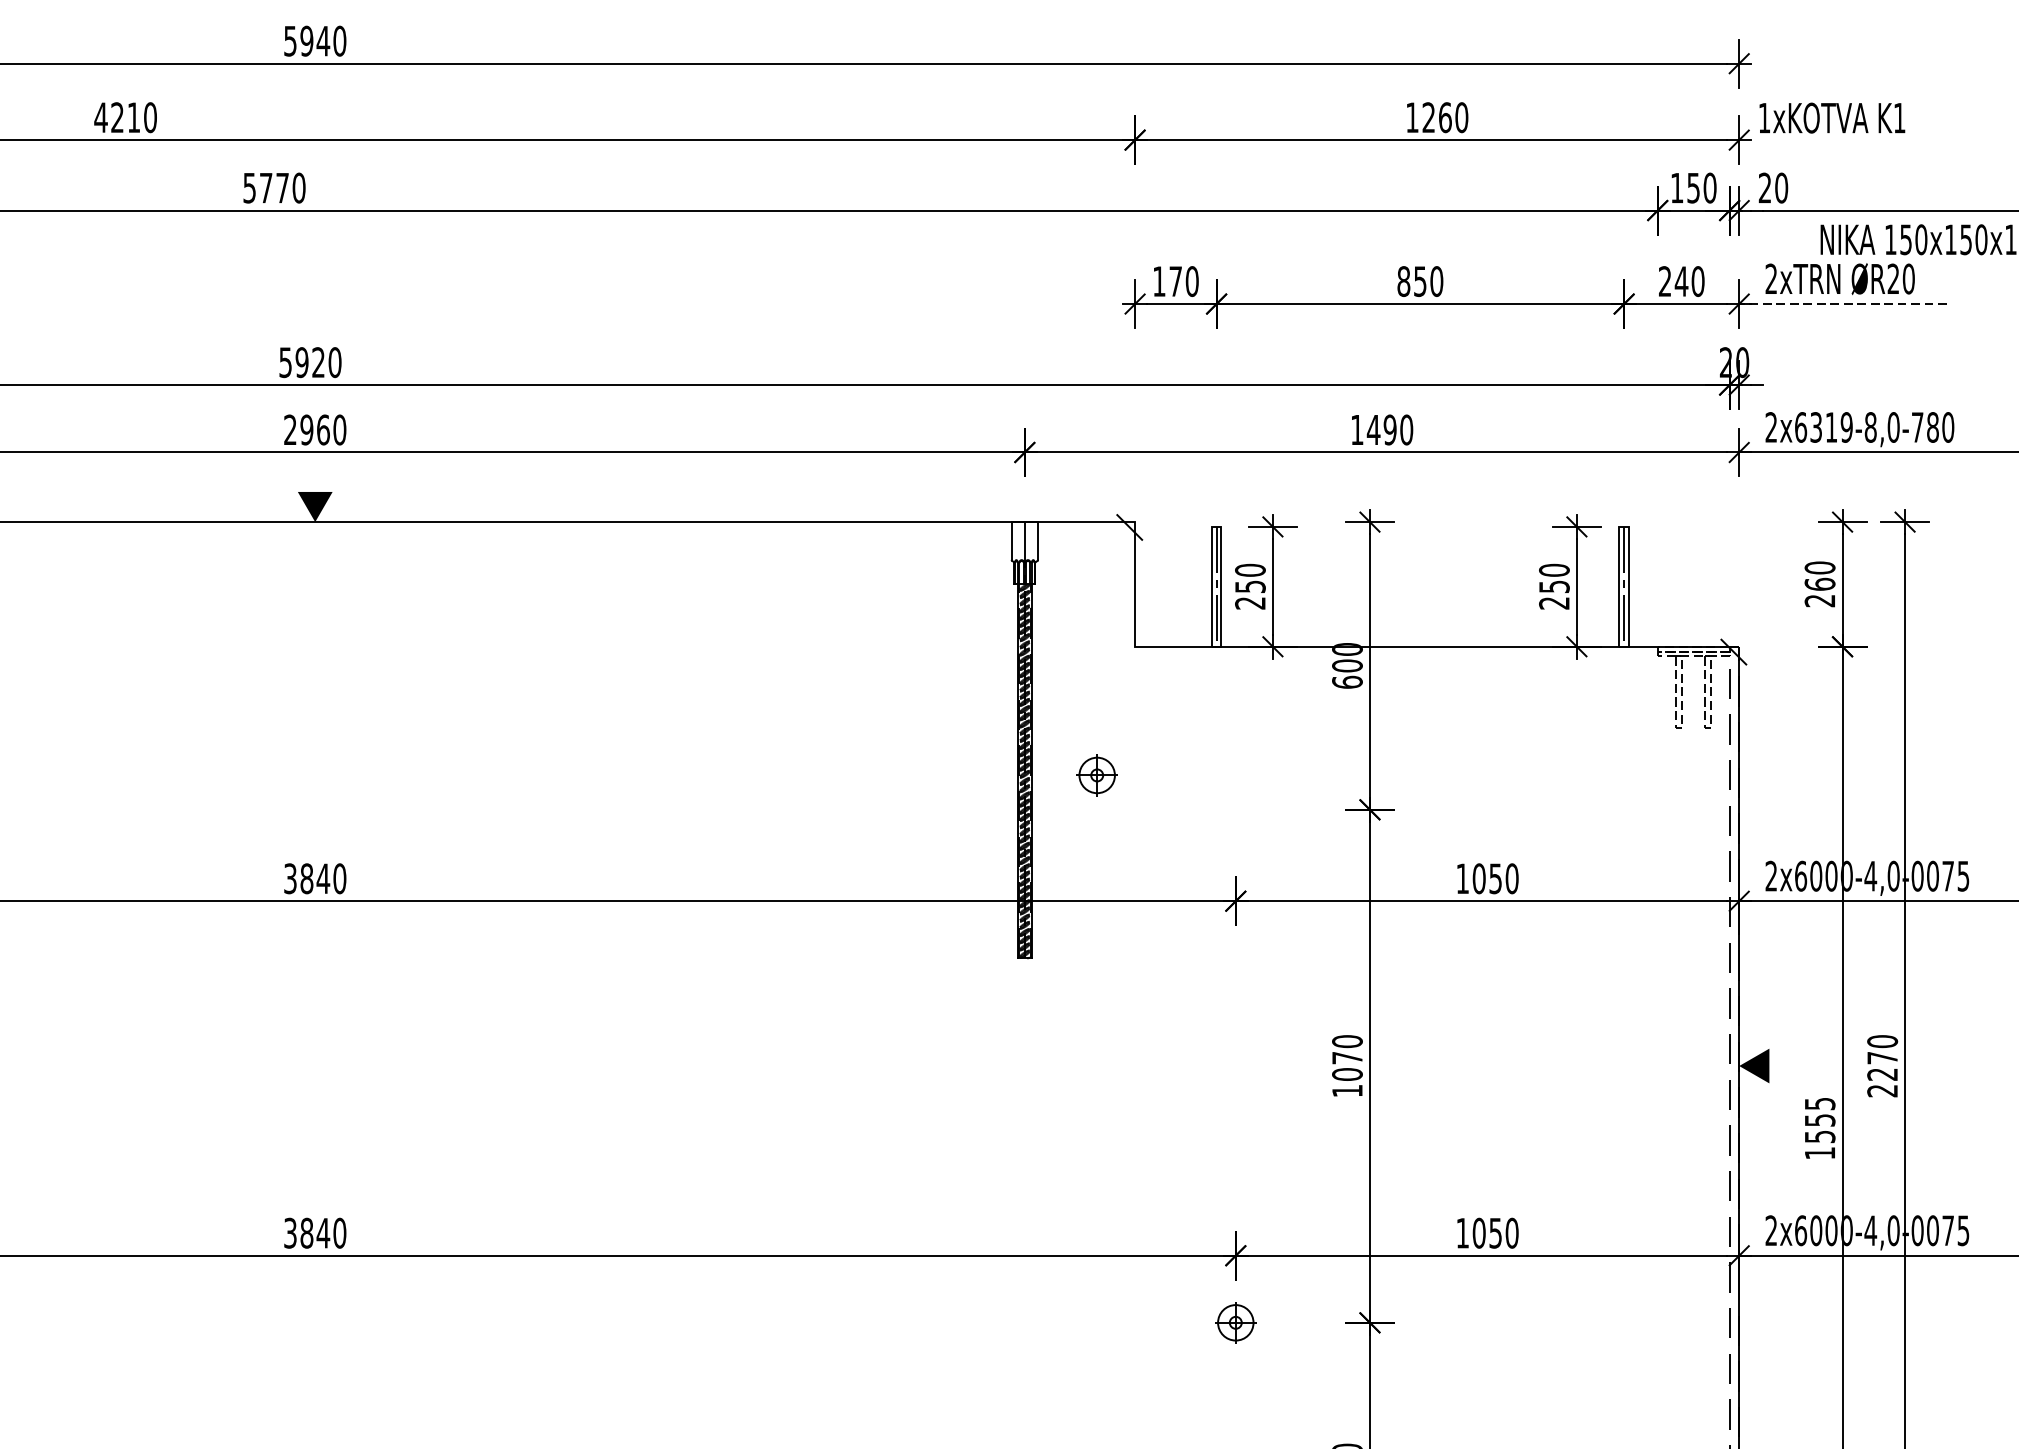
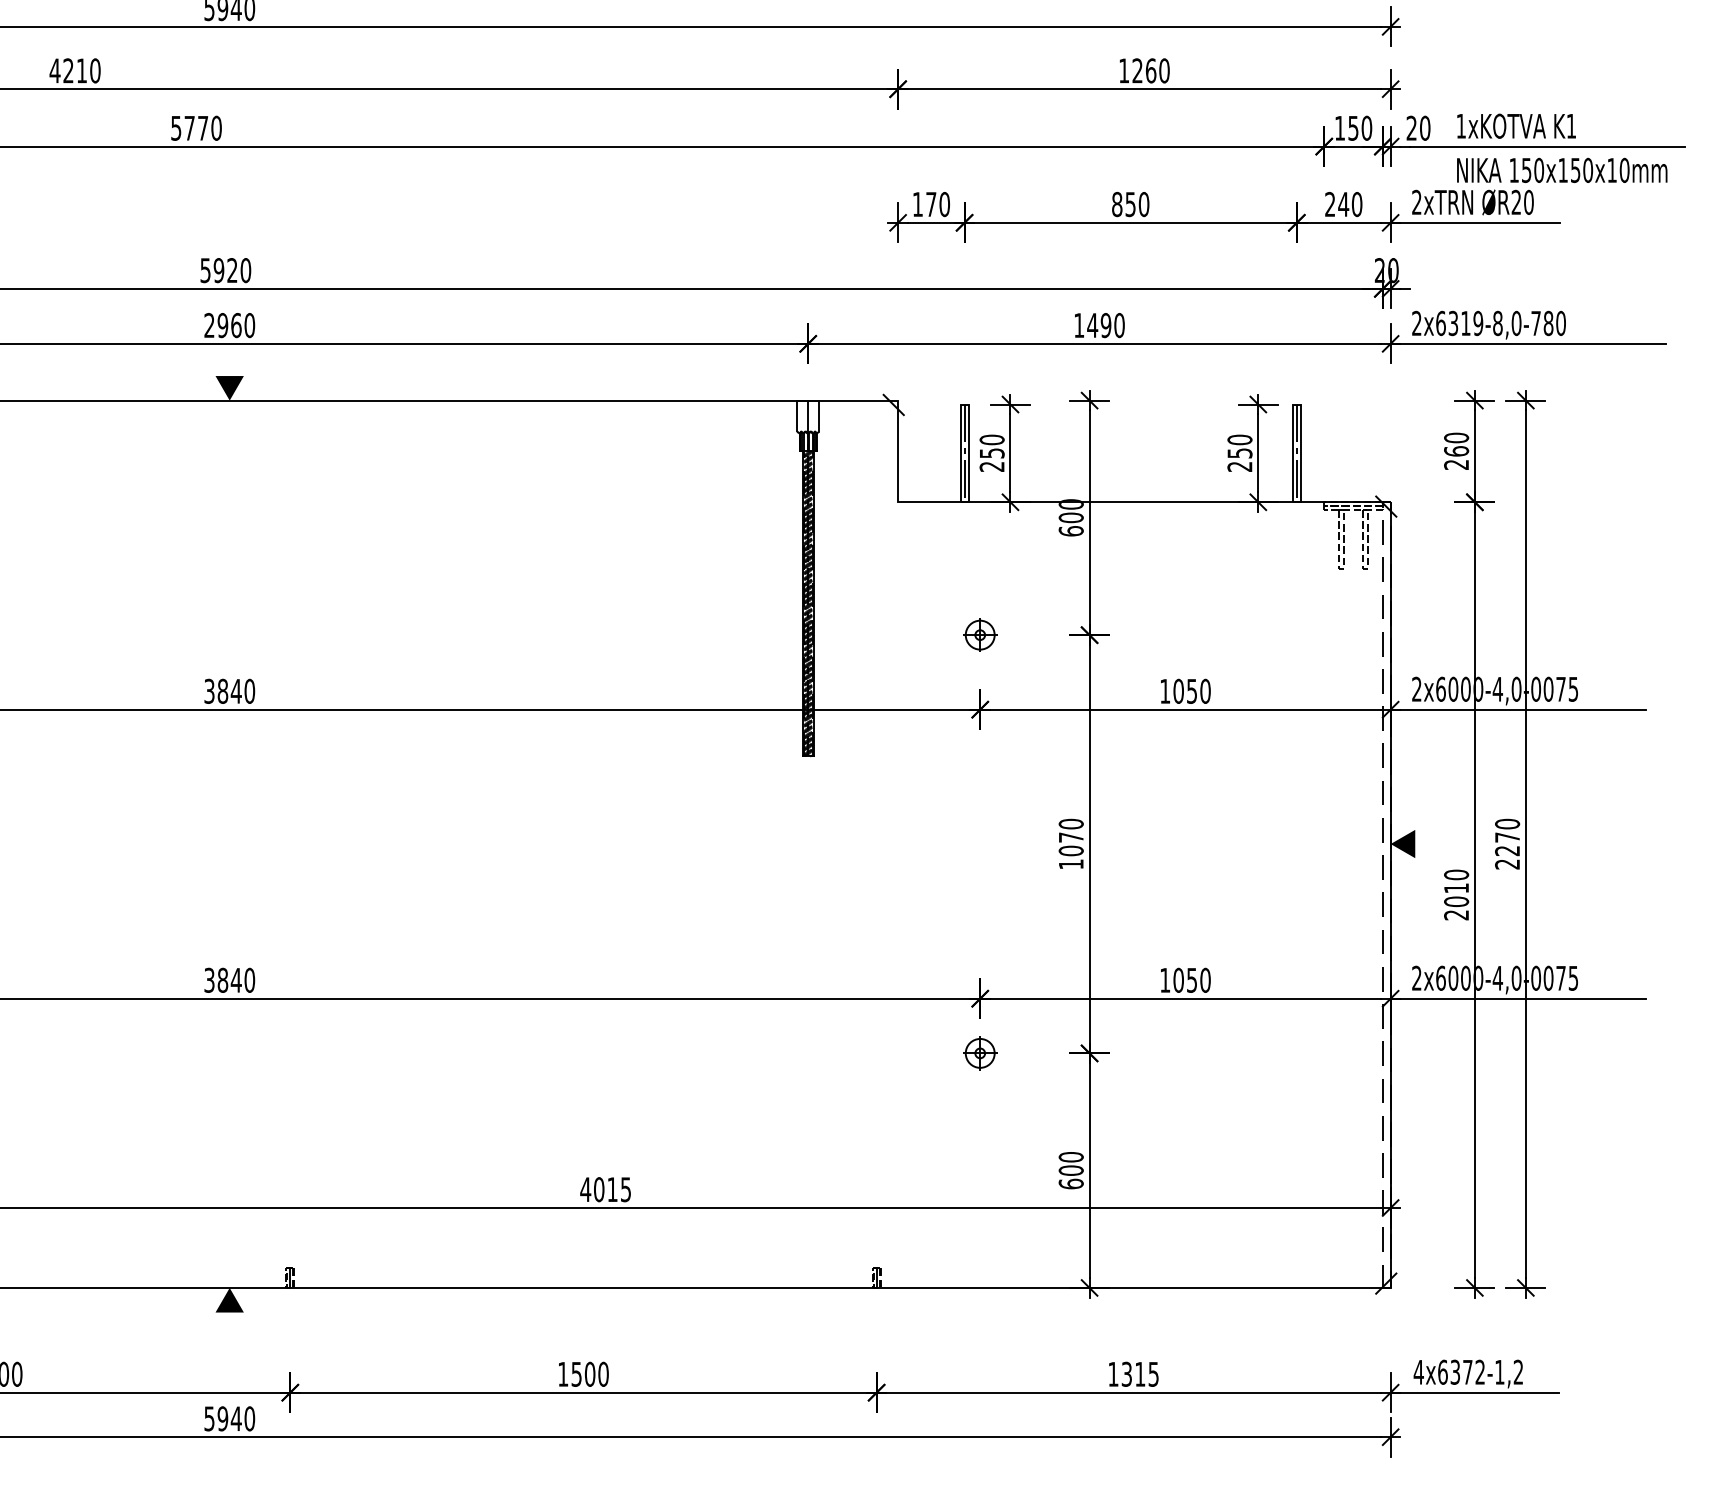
text: (1832, 117) -> (1516, 125), moved
line: (1843, 303) -> (1475, 222), dashed -> solid
part: (1097, 774) -> (980, 634), moved
text: (1820, 1127) -> (1456, 894), 1555 -> 2010

